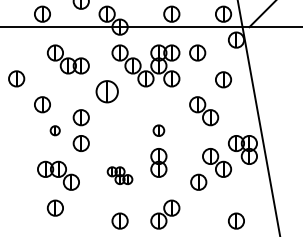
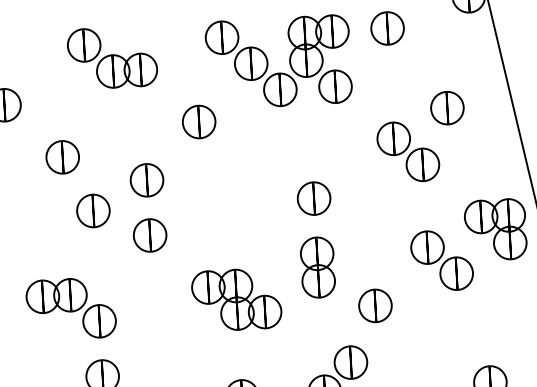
part: (223, 79) -> (447, 107), moved
part: (106, 91) -> (197, 121), size x0.71
part: (54, 130) -> (91, 210), size x1.67
part: (158, 130) -> (313, 198), size x1.43
part: (58, 175) -> (71, 308), moved
part: (119, 175) -> (235, 299), size x1.67
part: (198, 181) -> (374, 304), moved

